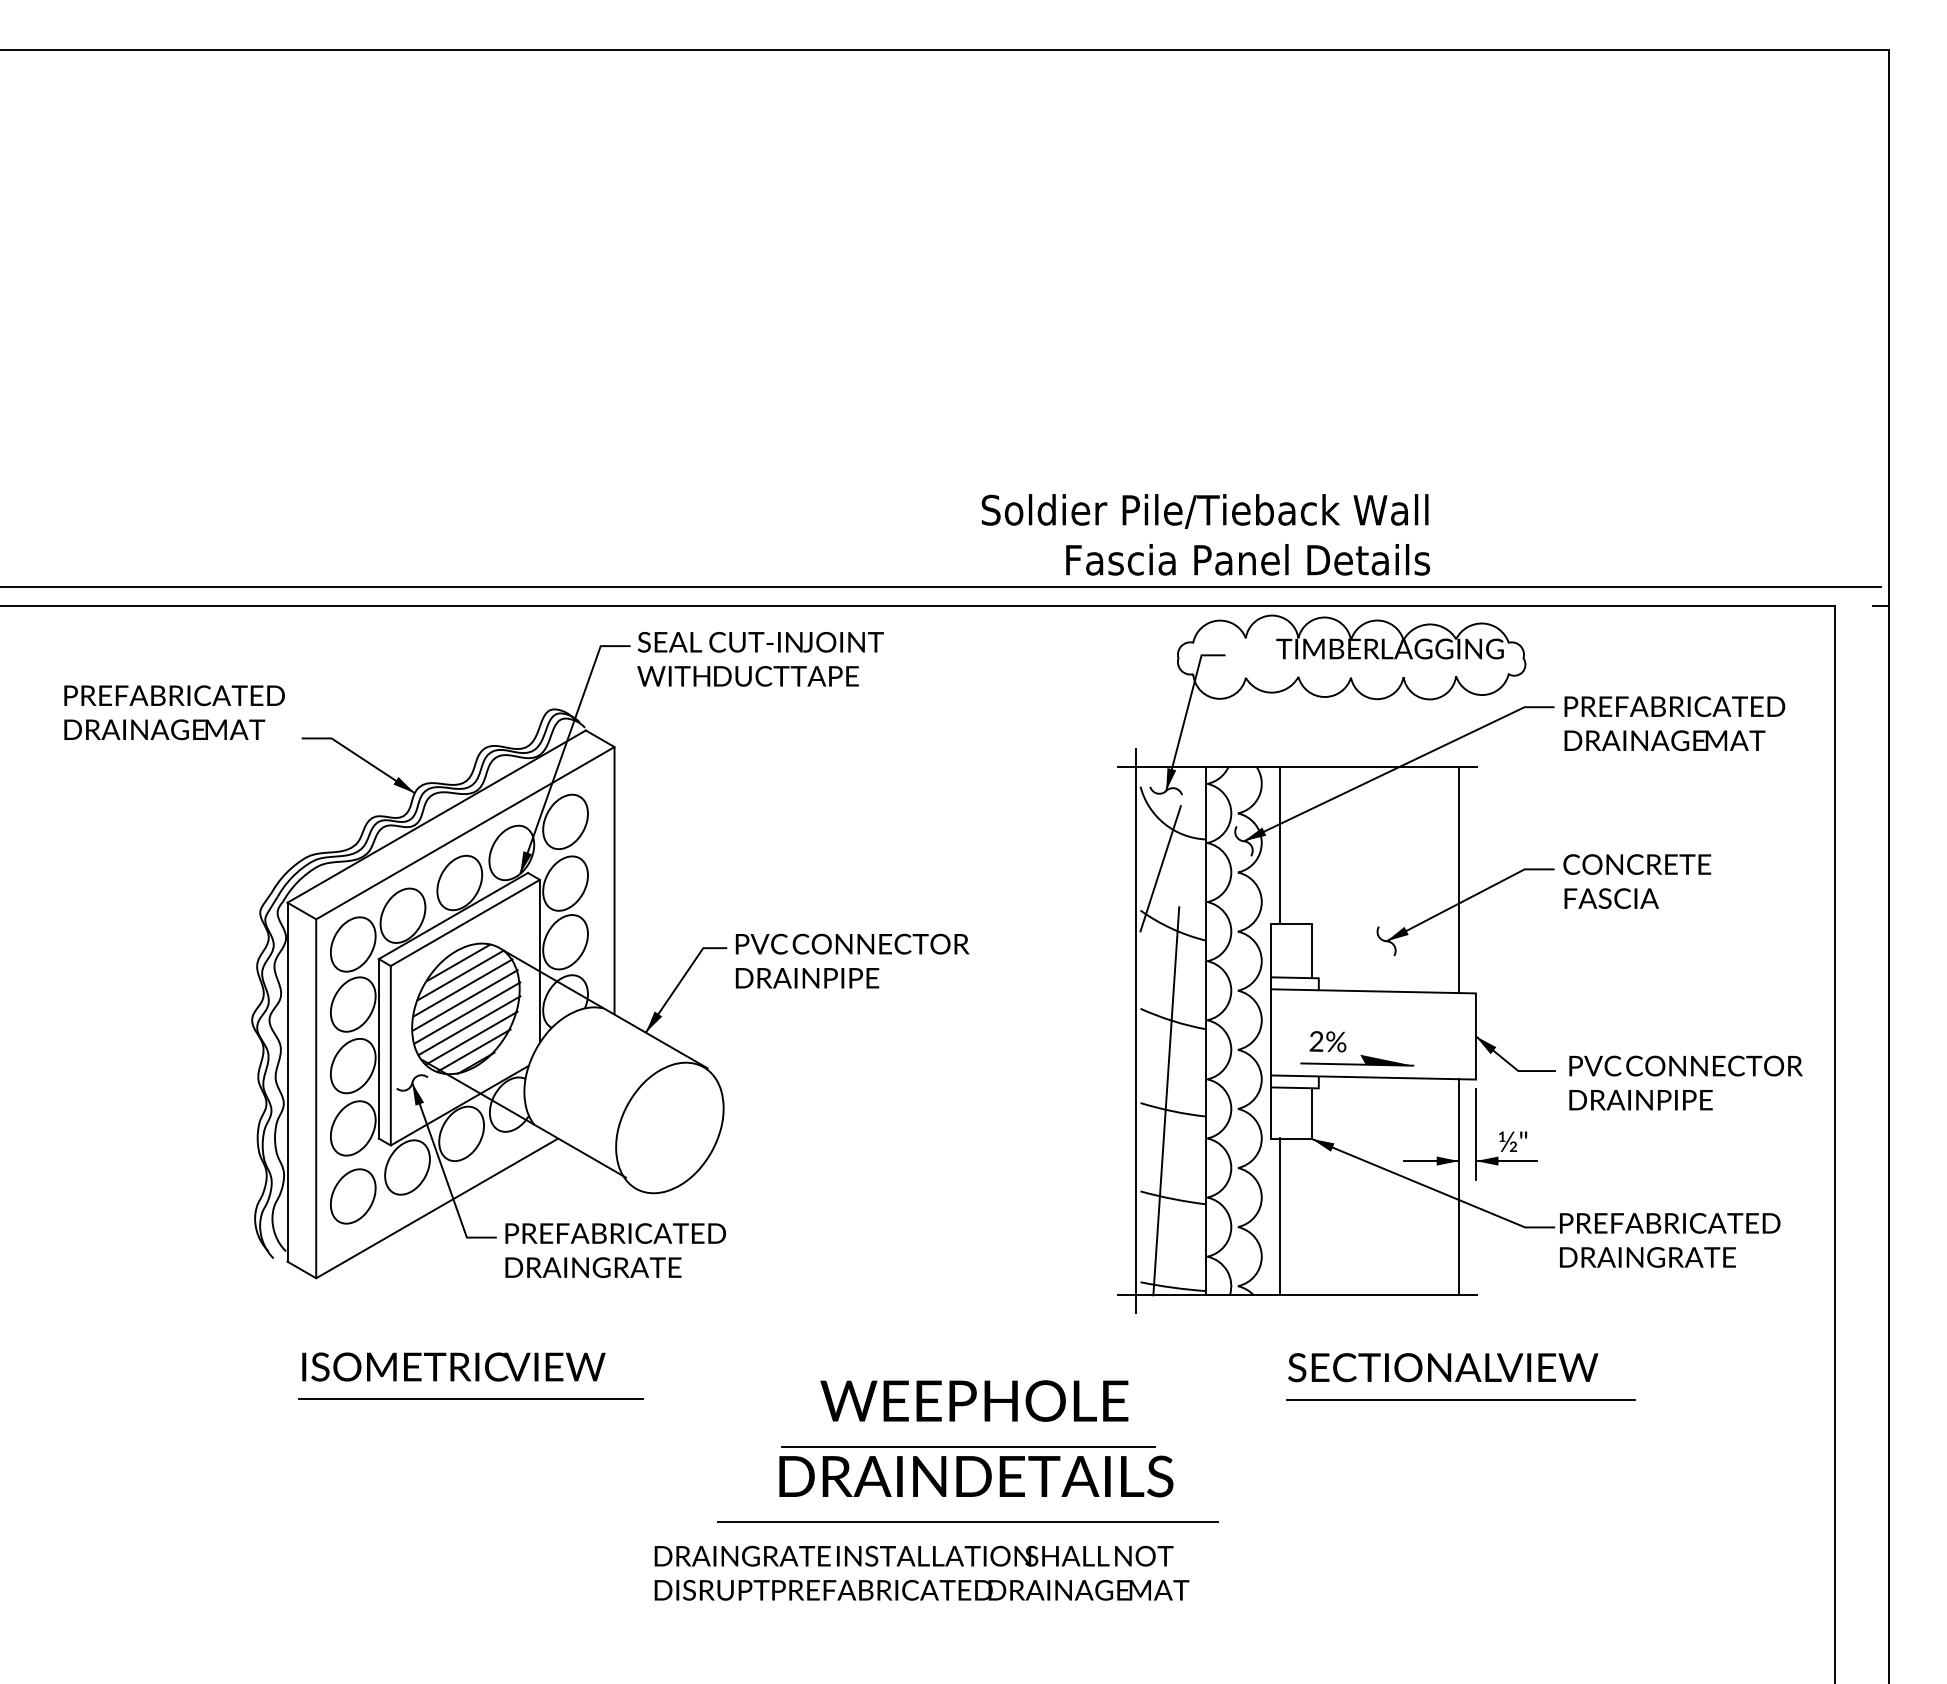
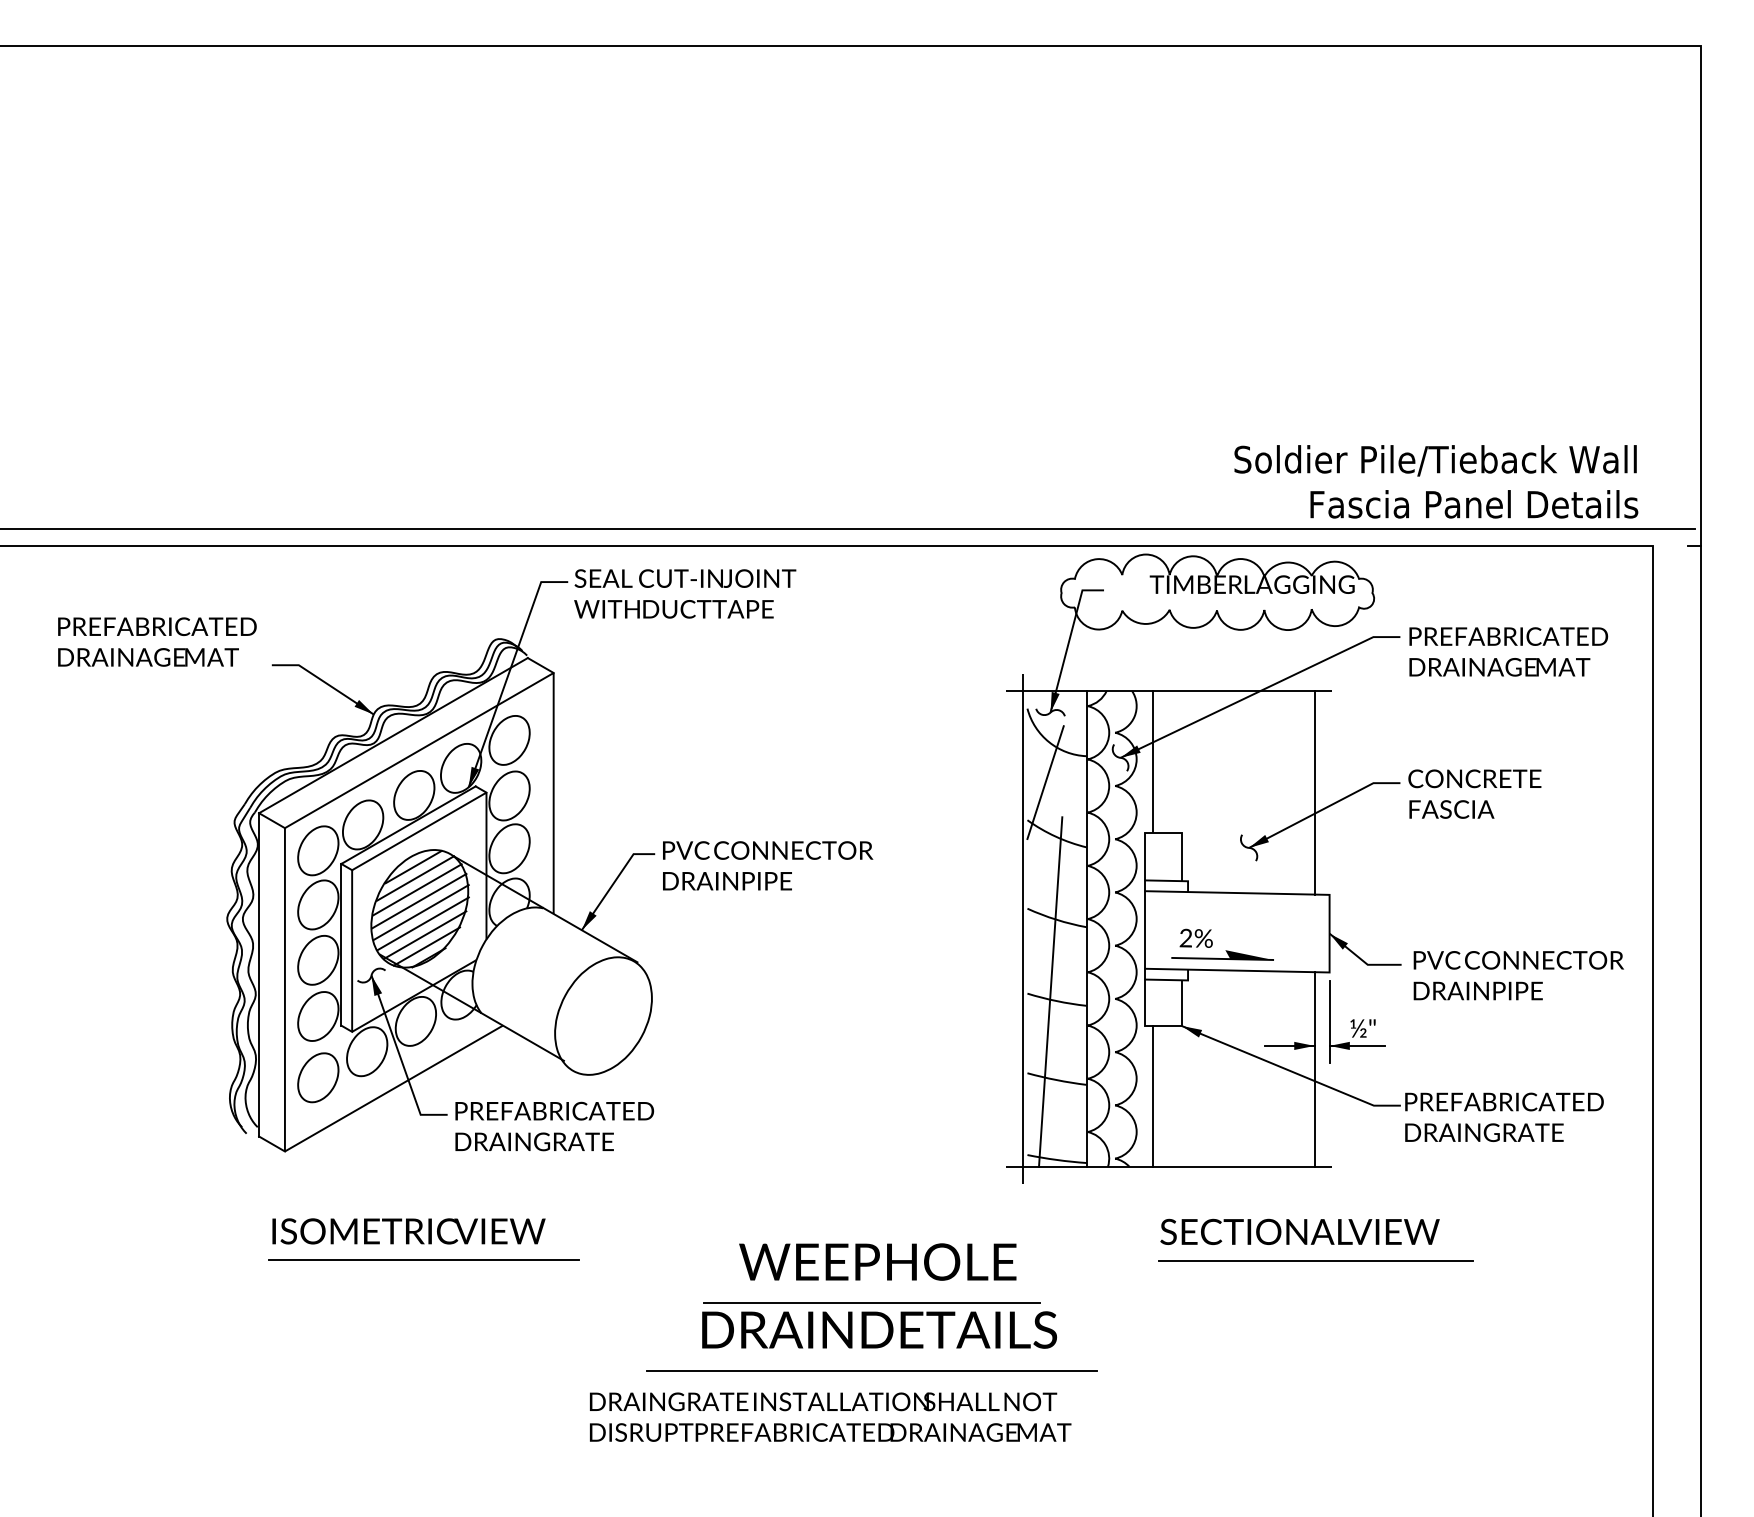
text: (1206, 534) -> (1436, 481), moved

